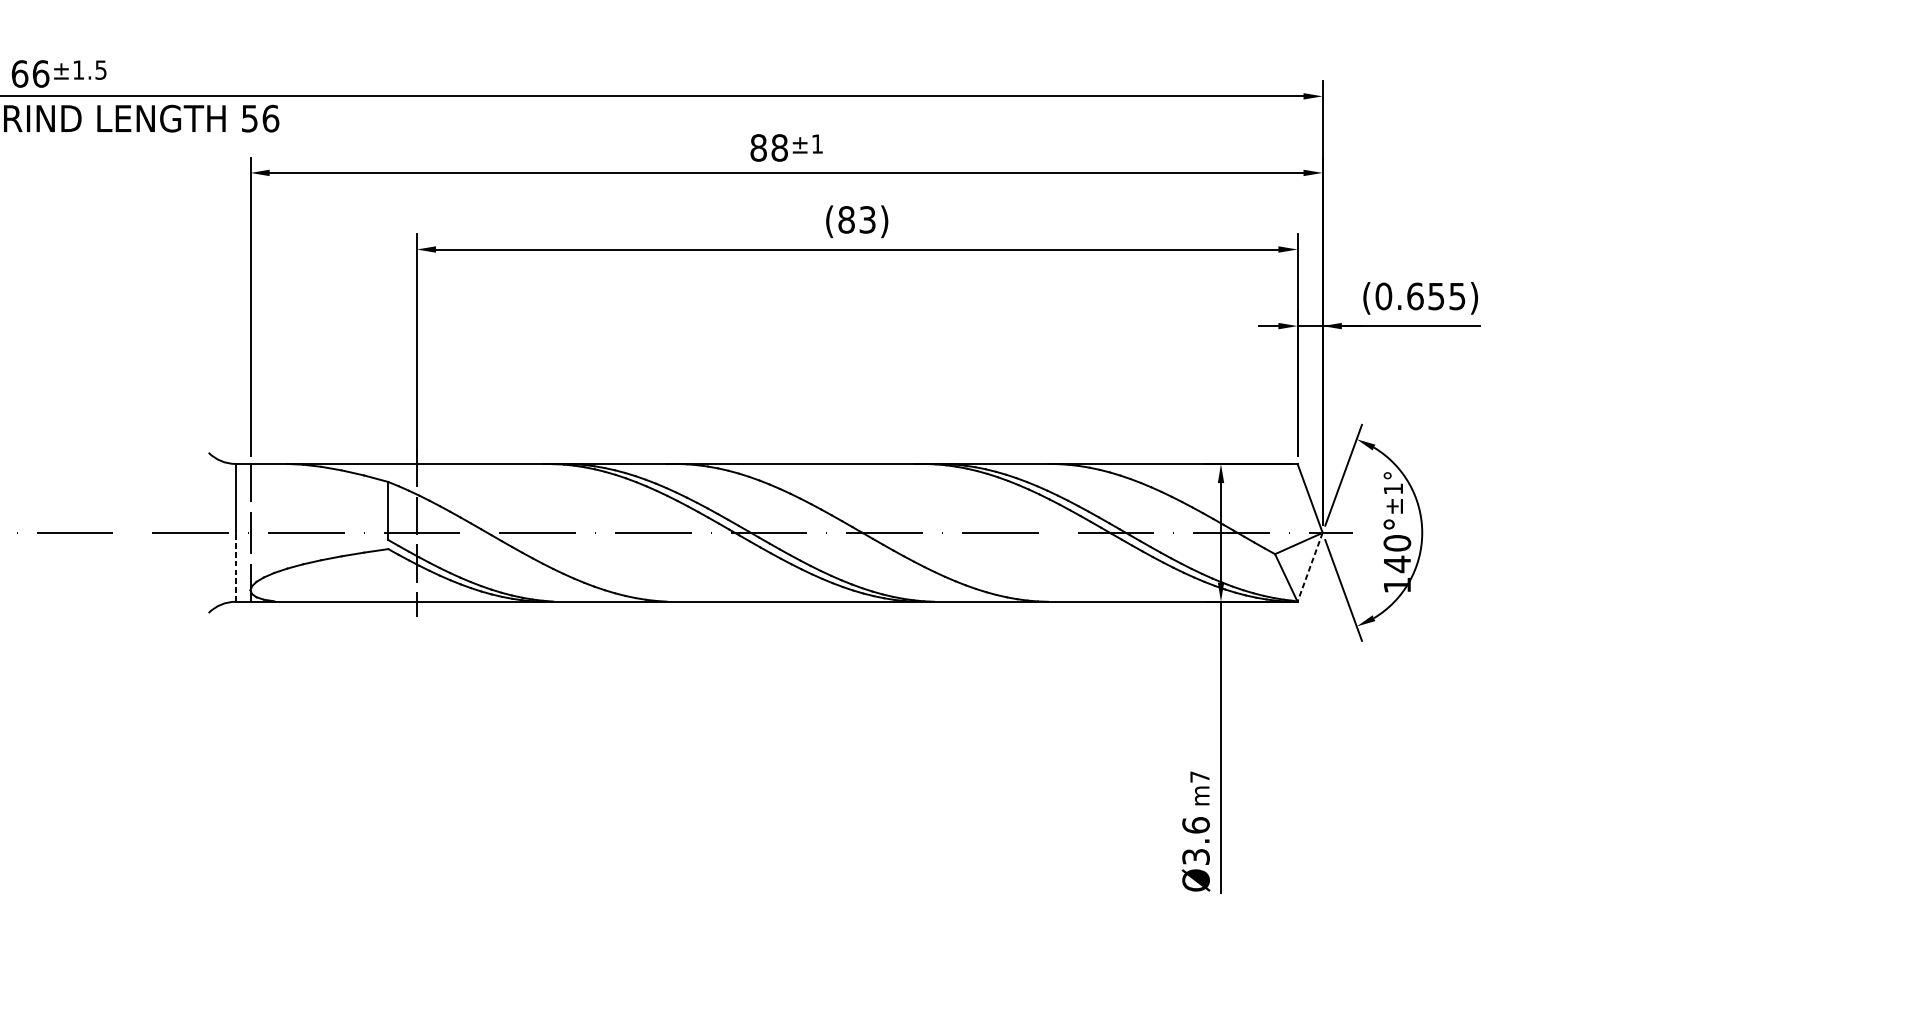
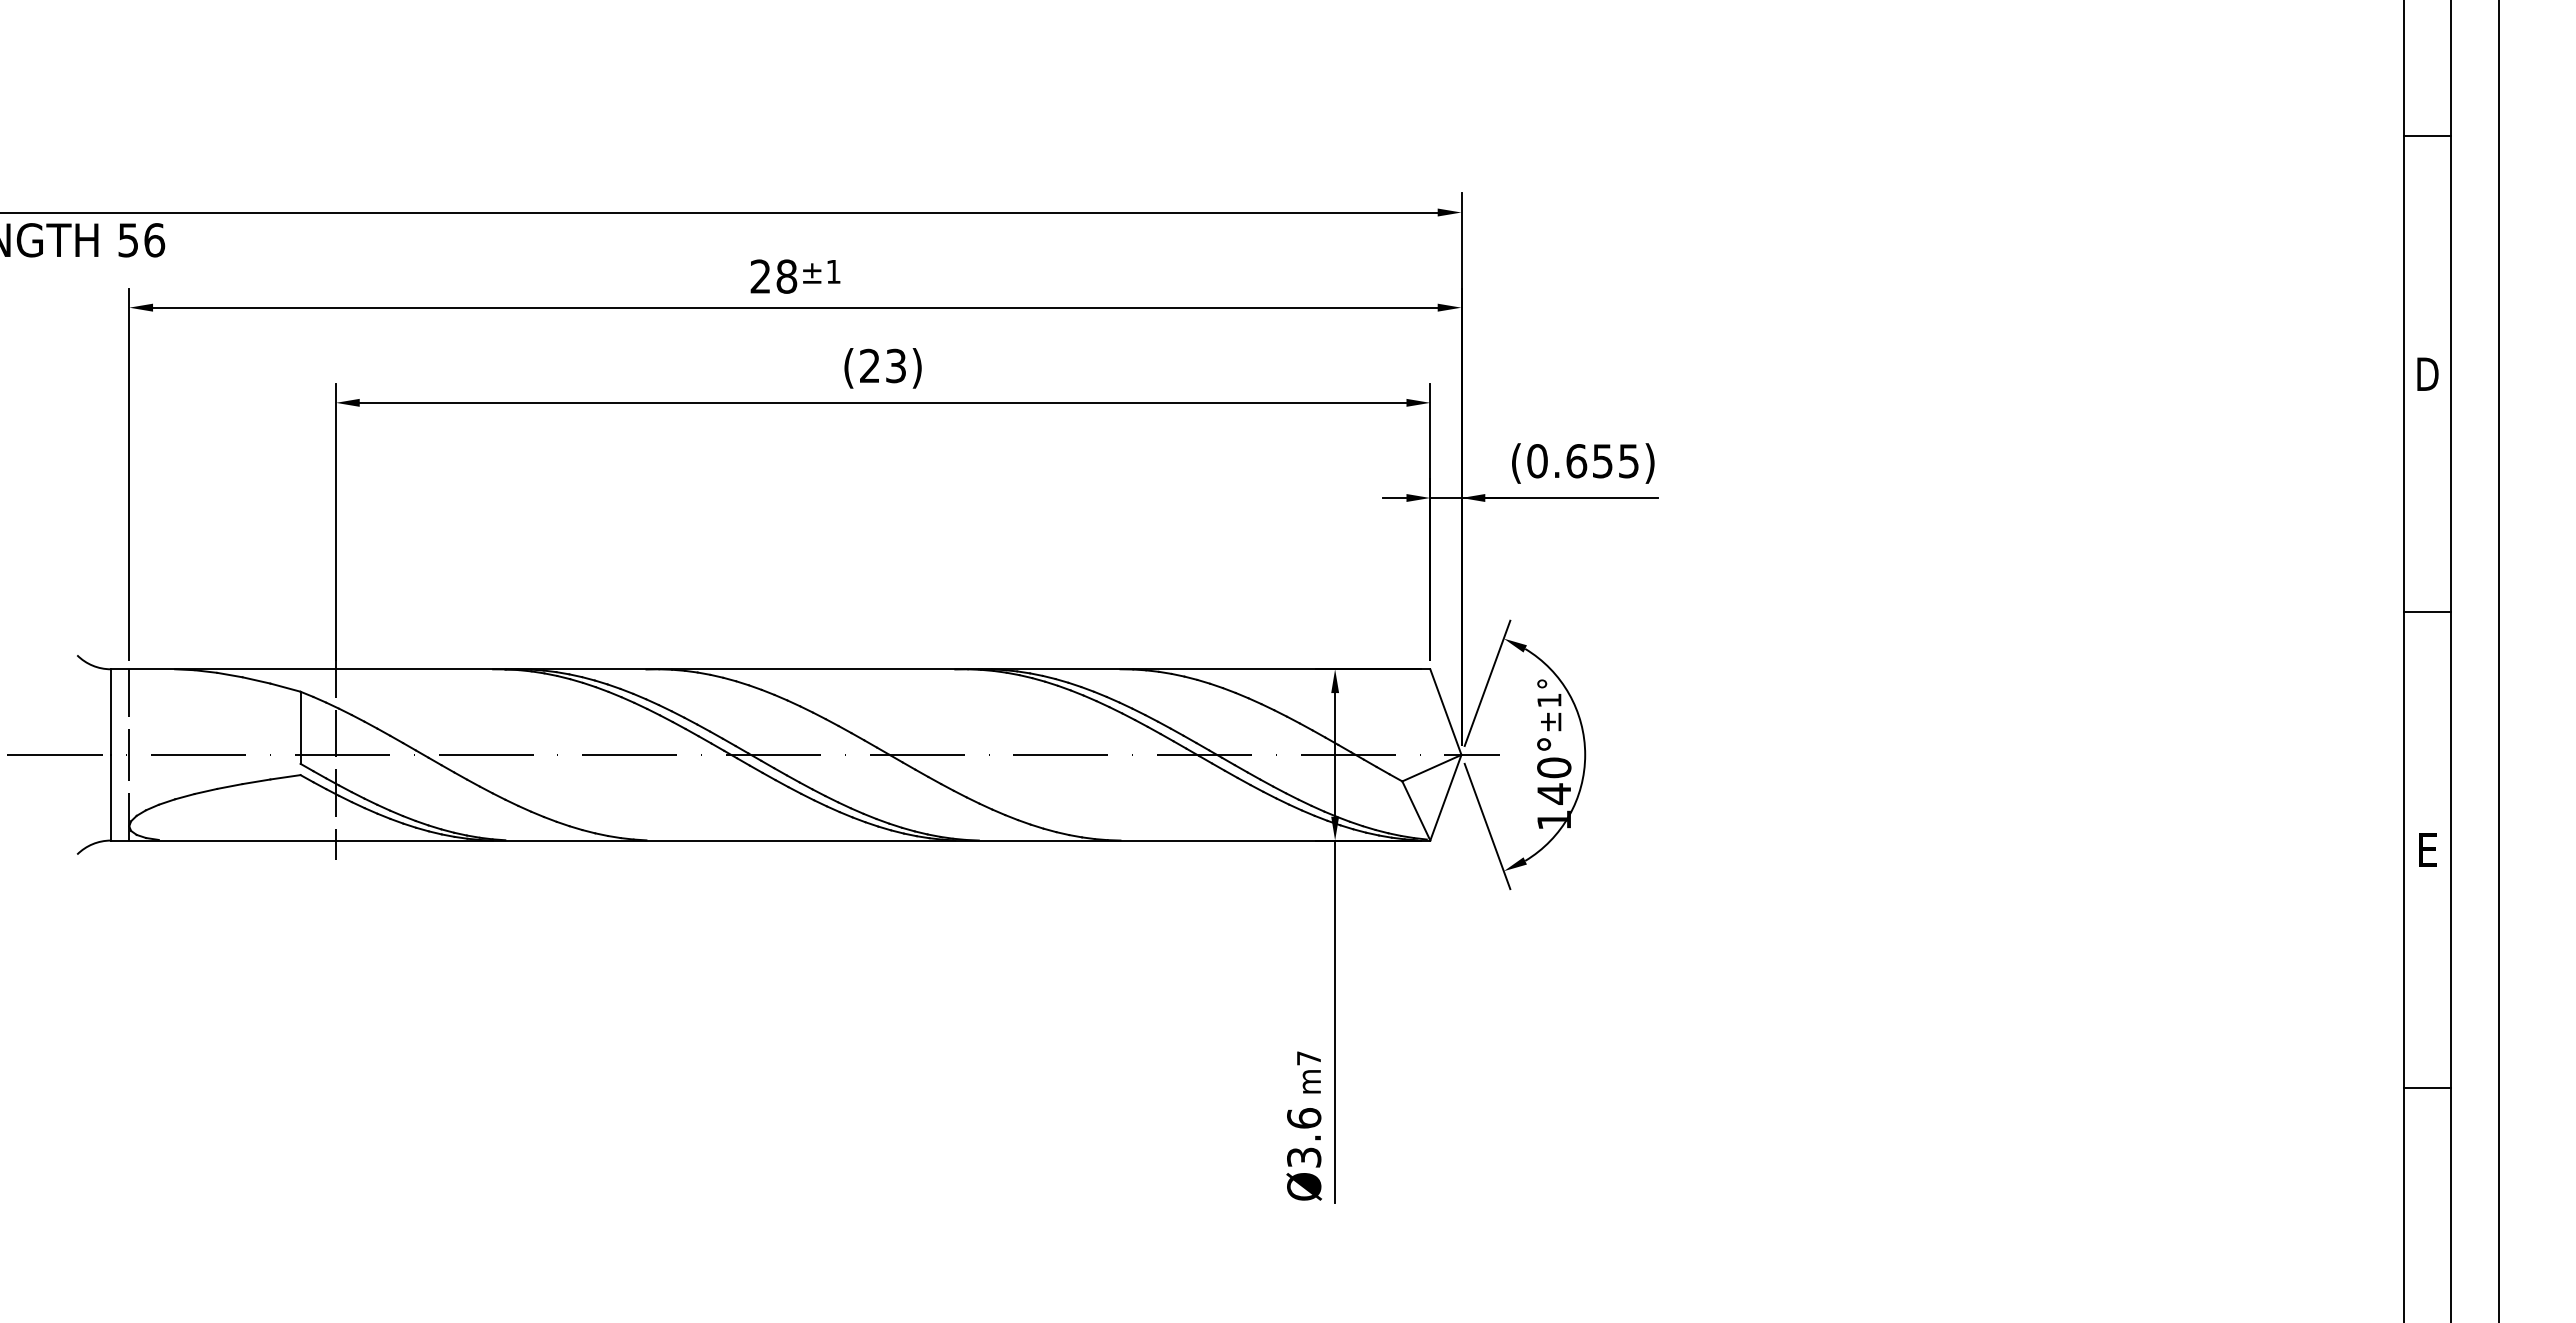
text: (758, 147) -> (760, 276), 88 -> 28
text: (846, 219) -> (869, 365), (83) -> (23)
line: (235, 567) -> (110, 797), dashed -> solid
line: (1309, 567) -> (1445, 797), dashed -> solid

